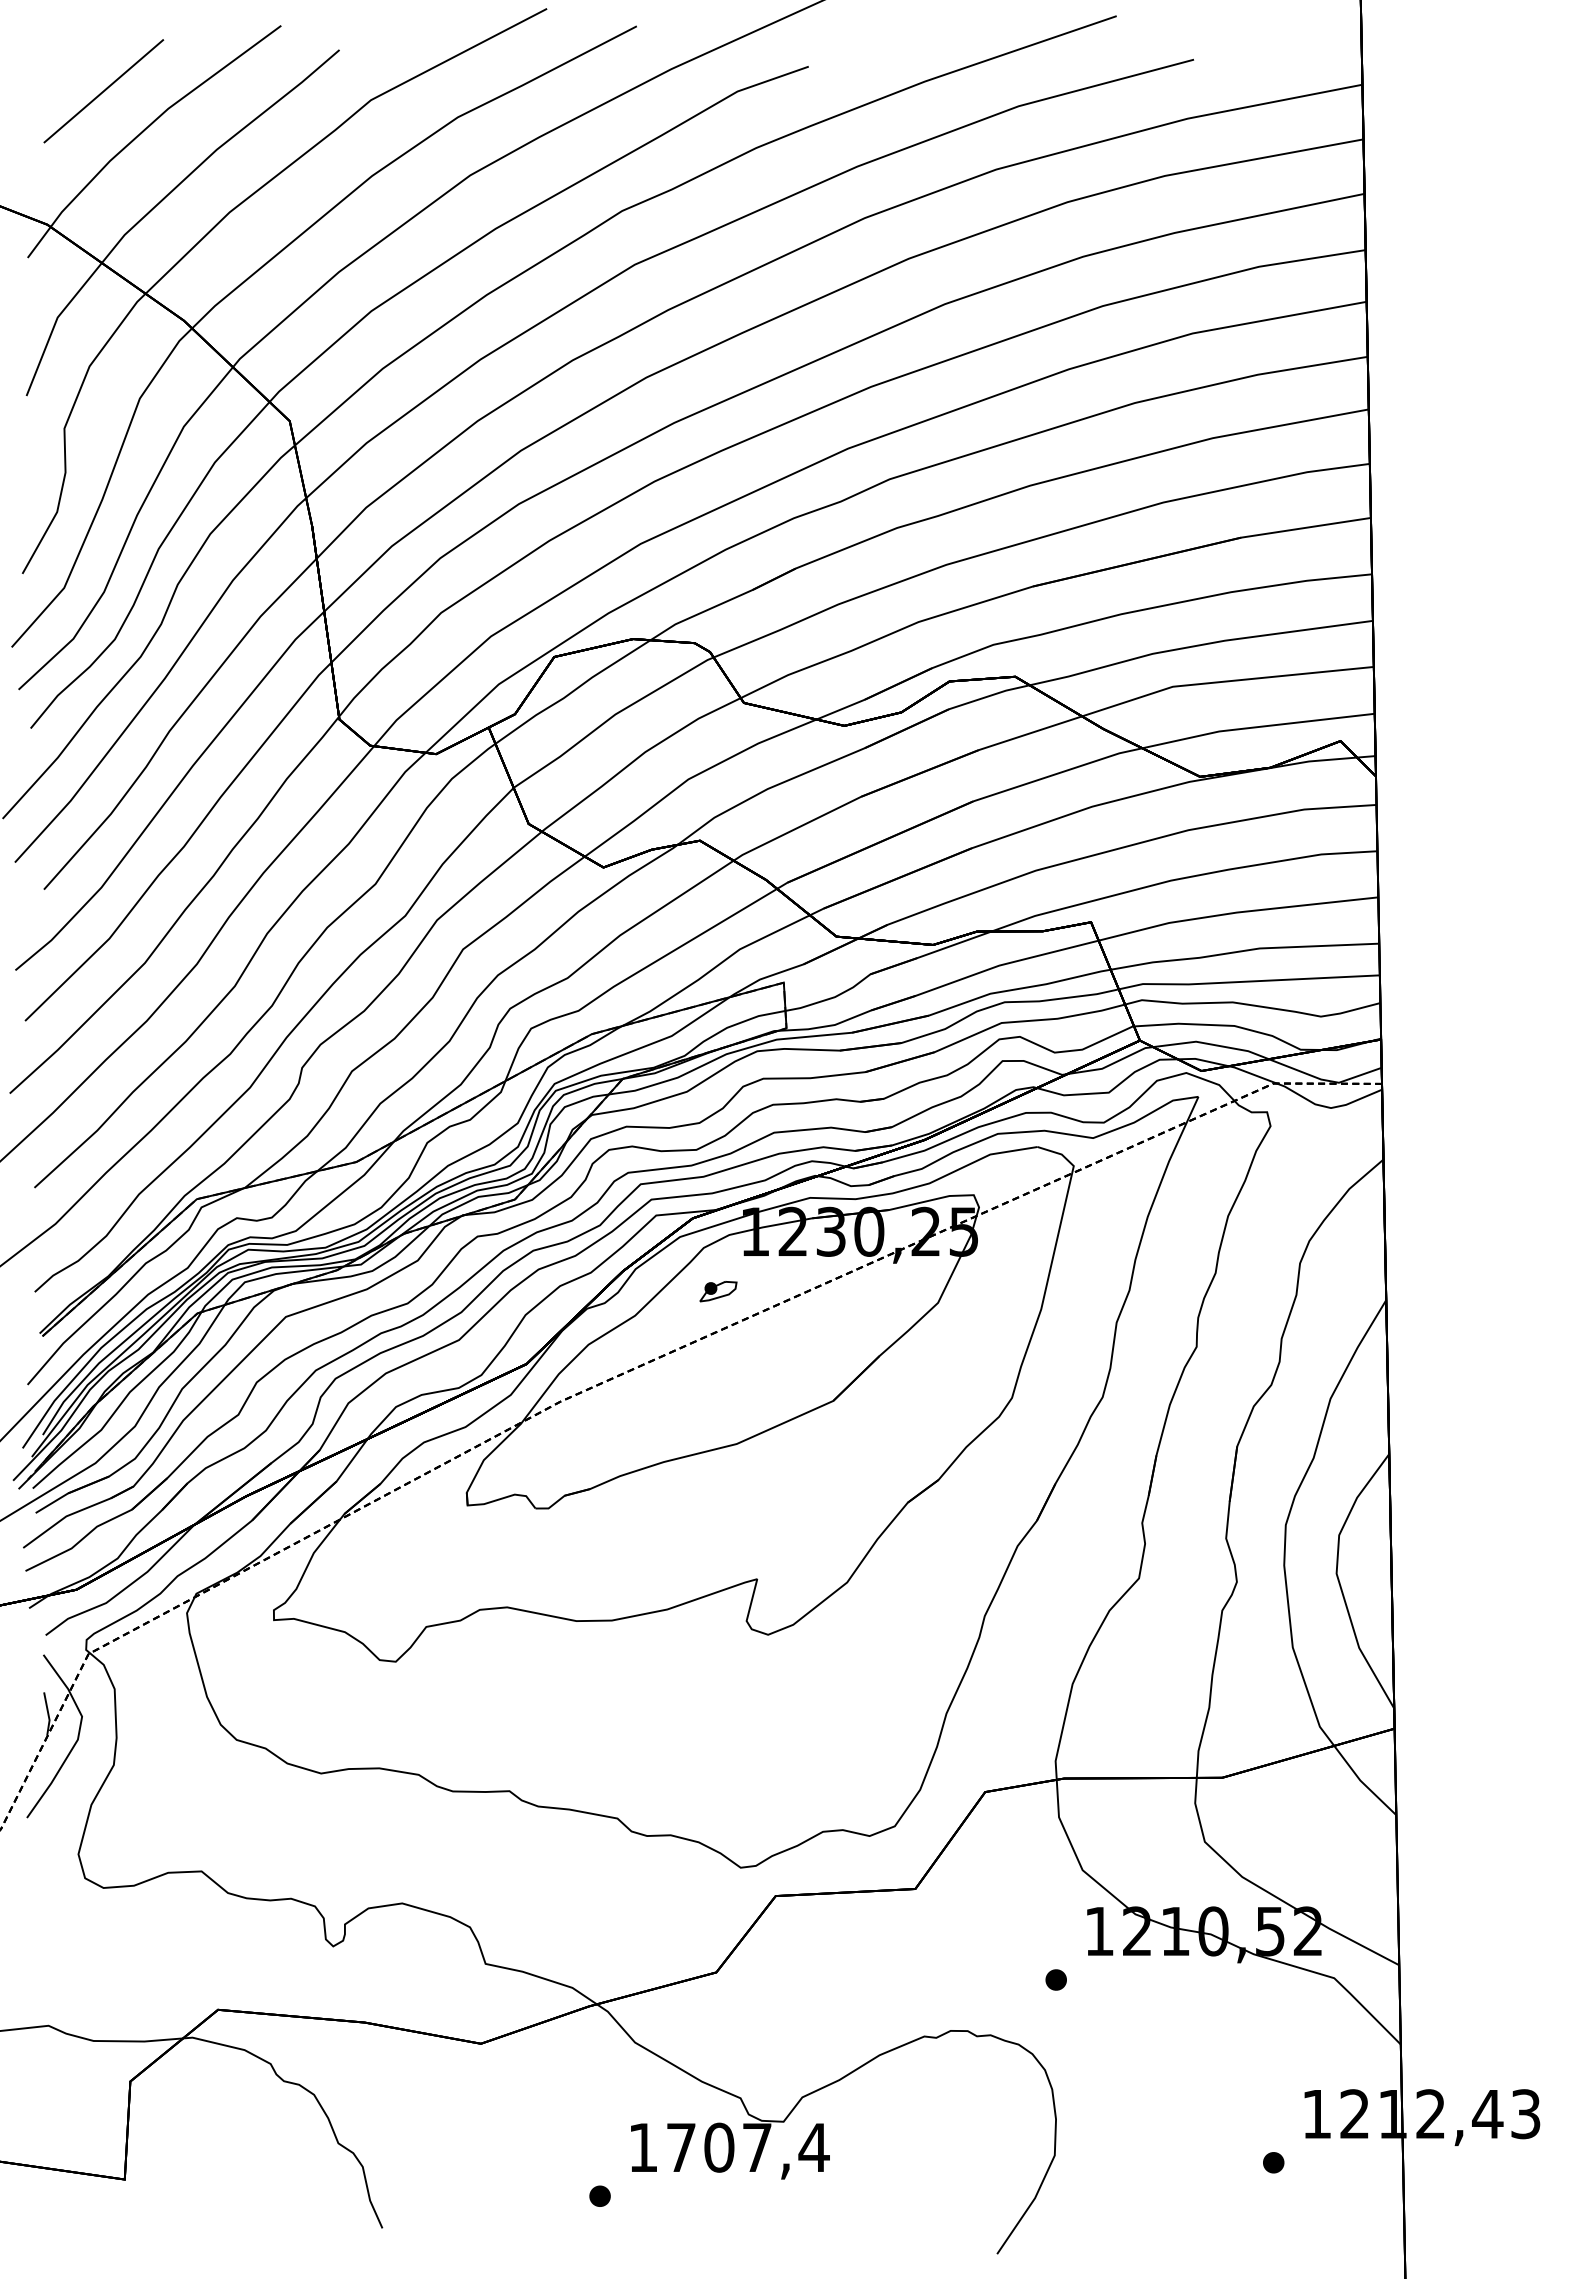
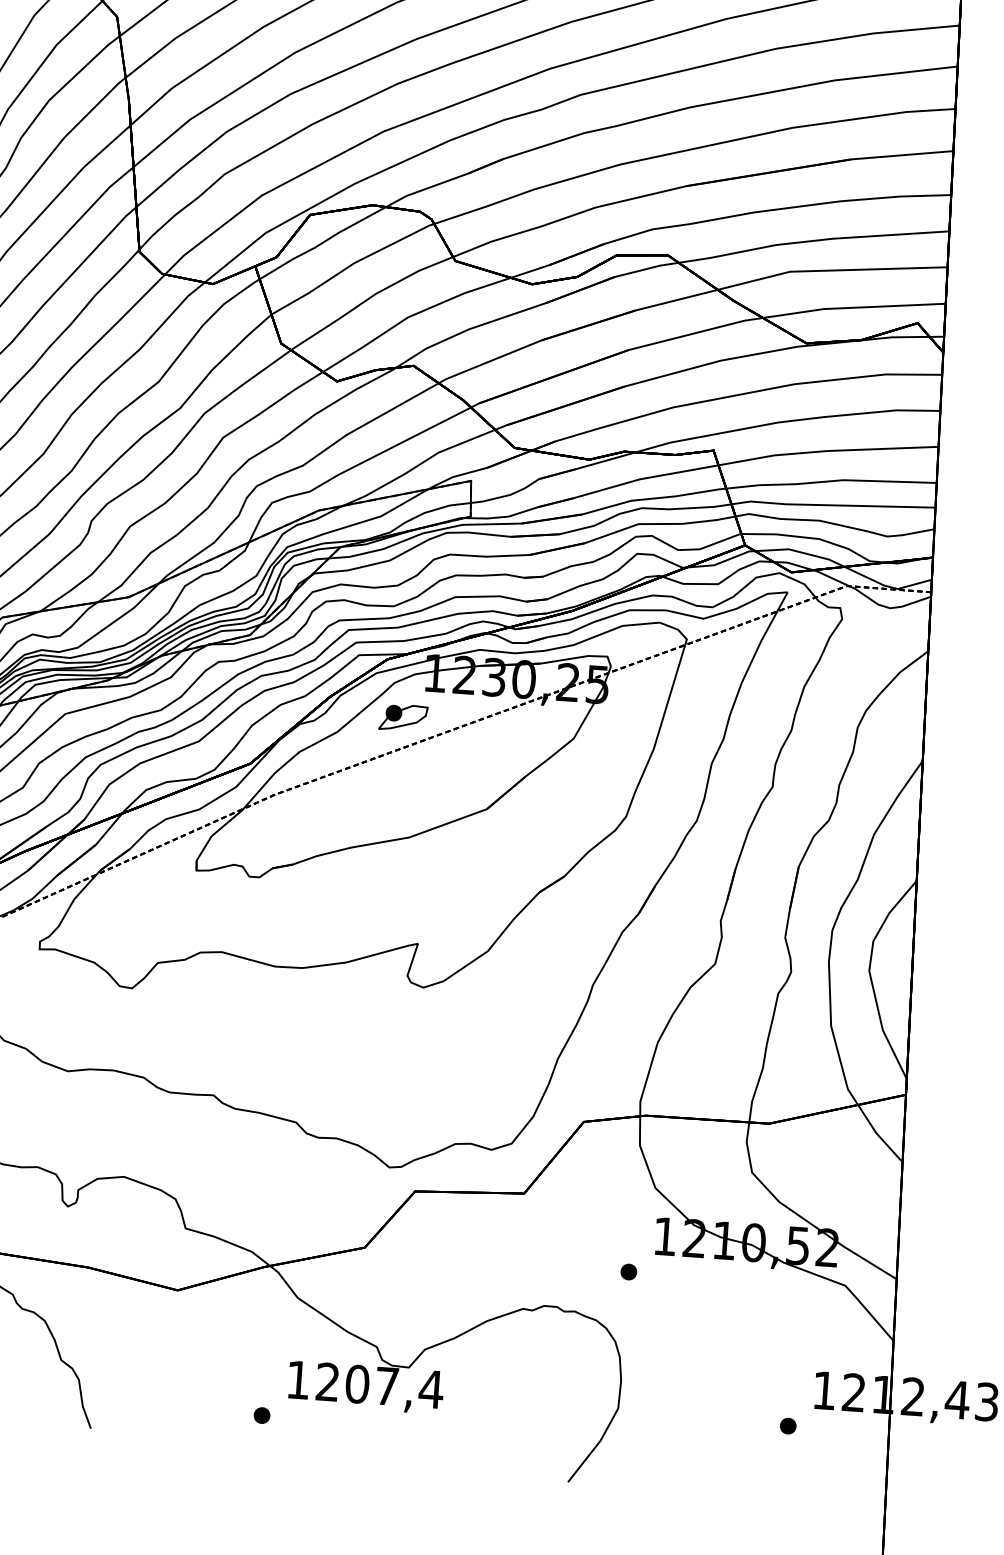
part: (718, 1291) -> (403, 717), size x1.67
text: (680, 2146) -> (327, 1381), 1707,4 -> 1207,4

